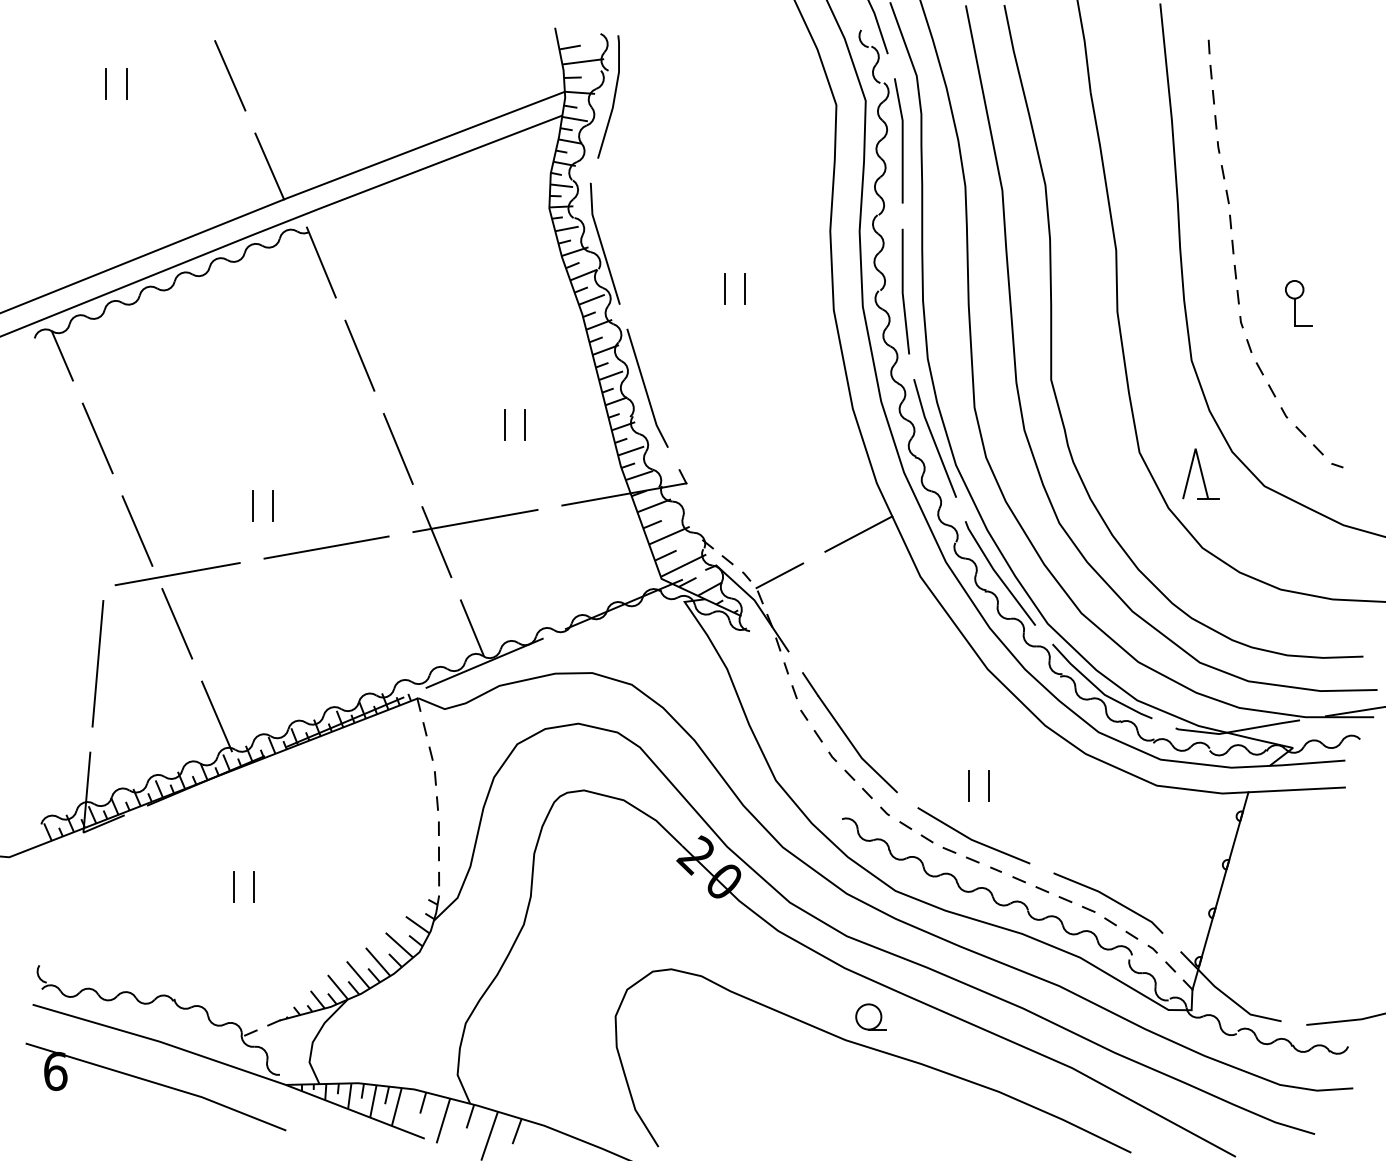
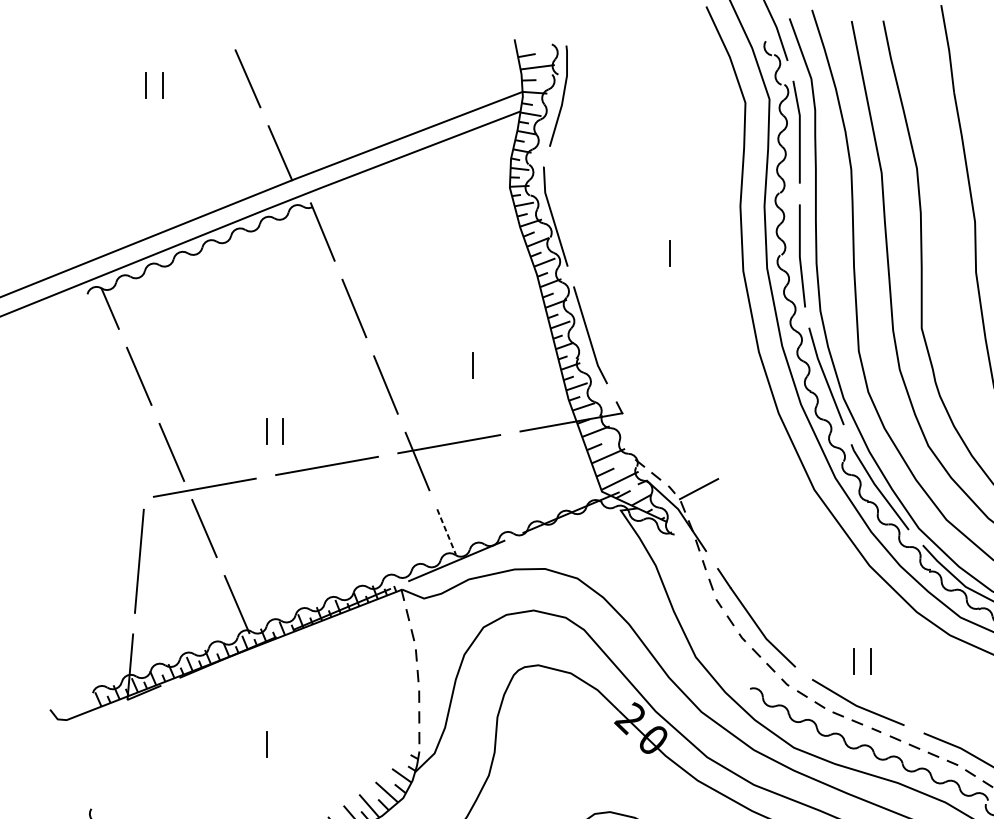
line: (724, 288) -> (653, 253), removed
line: (524, 425) -> (489, 365), removed
line: (858, 533) -> (763, 454), removed
line: (472, 628) -> (446, 532), solid -> dashed
line: (233, 886) -> (250, 744), removed

